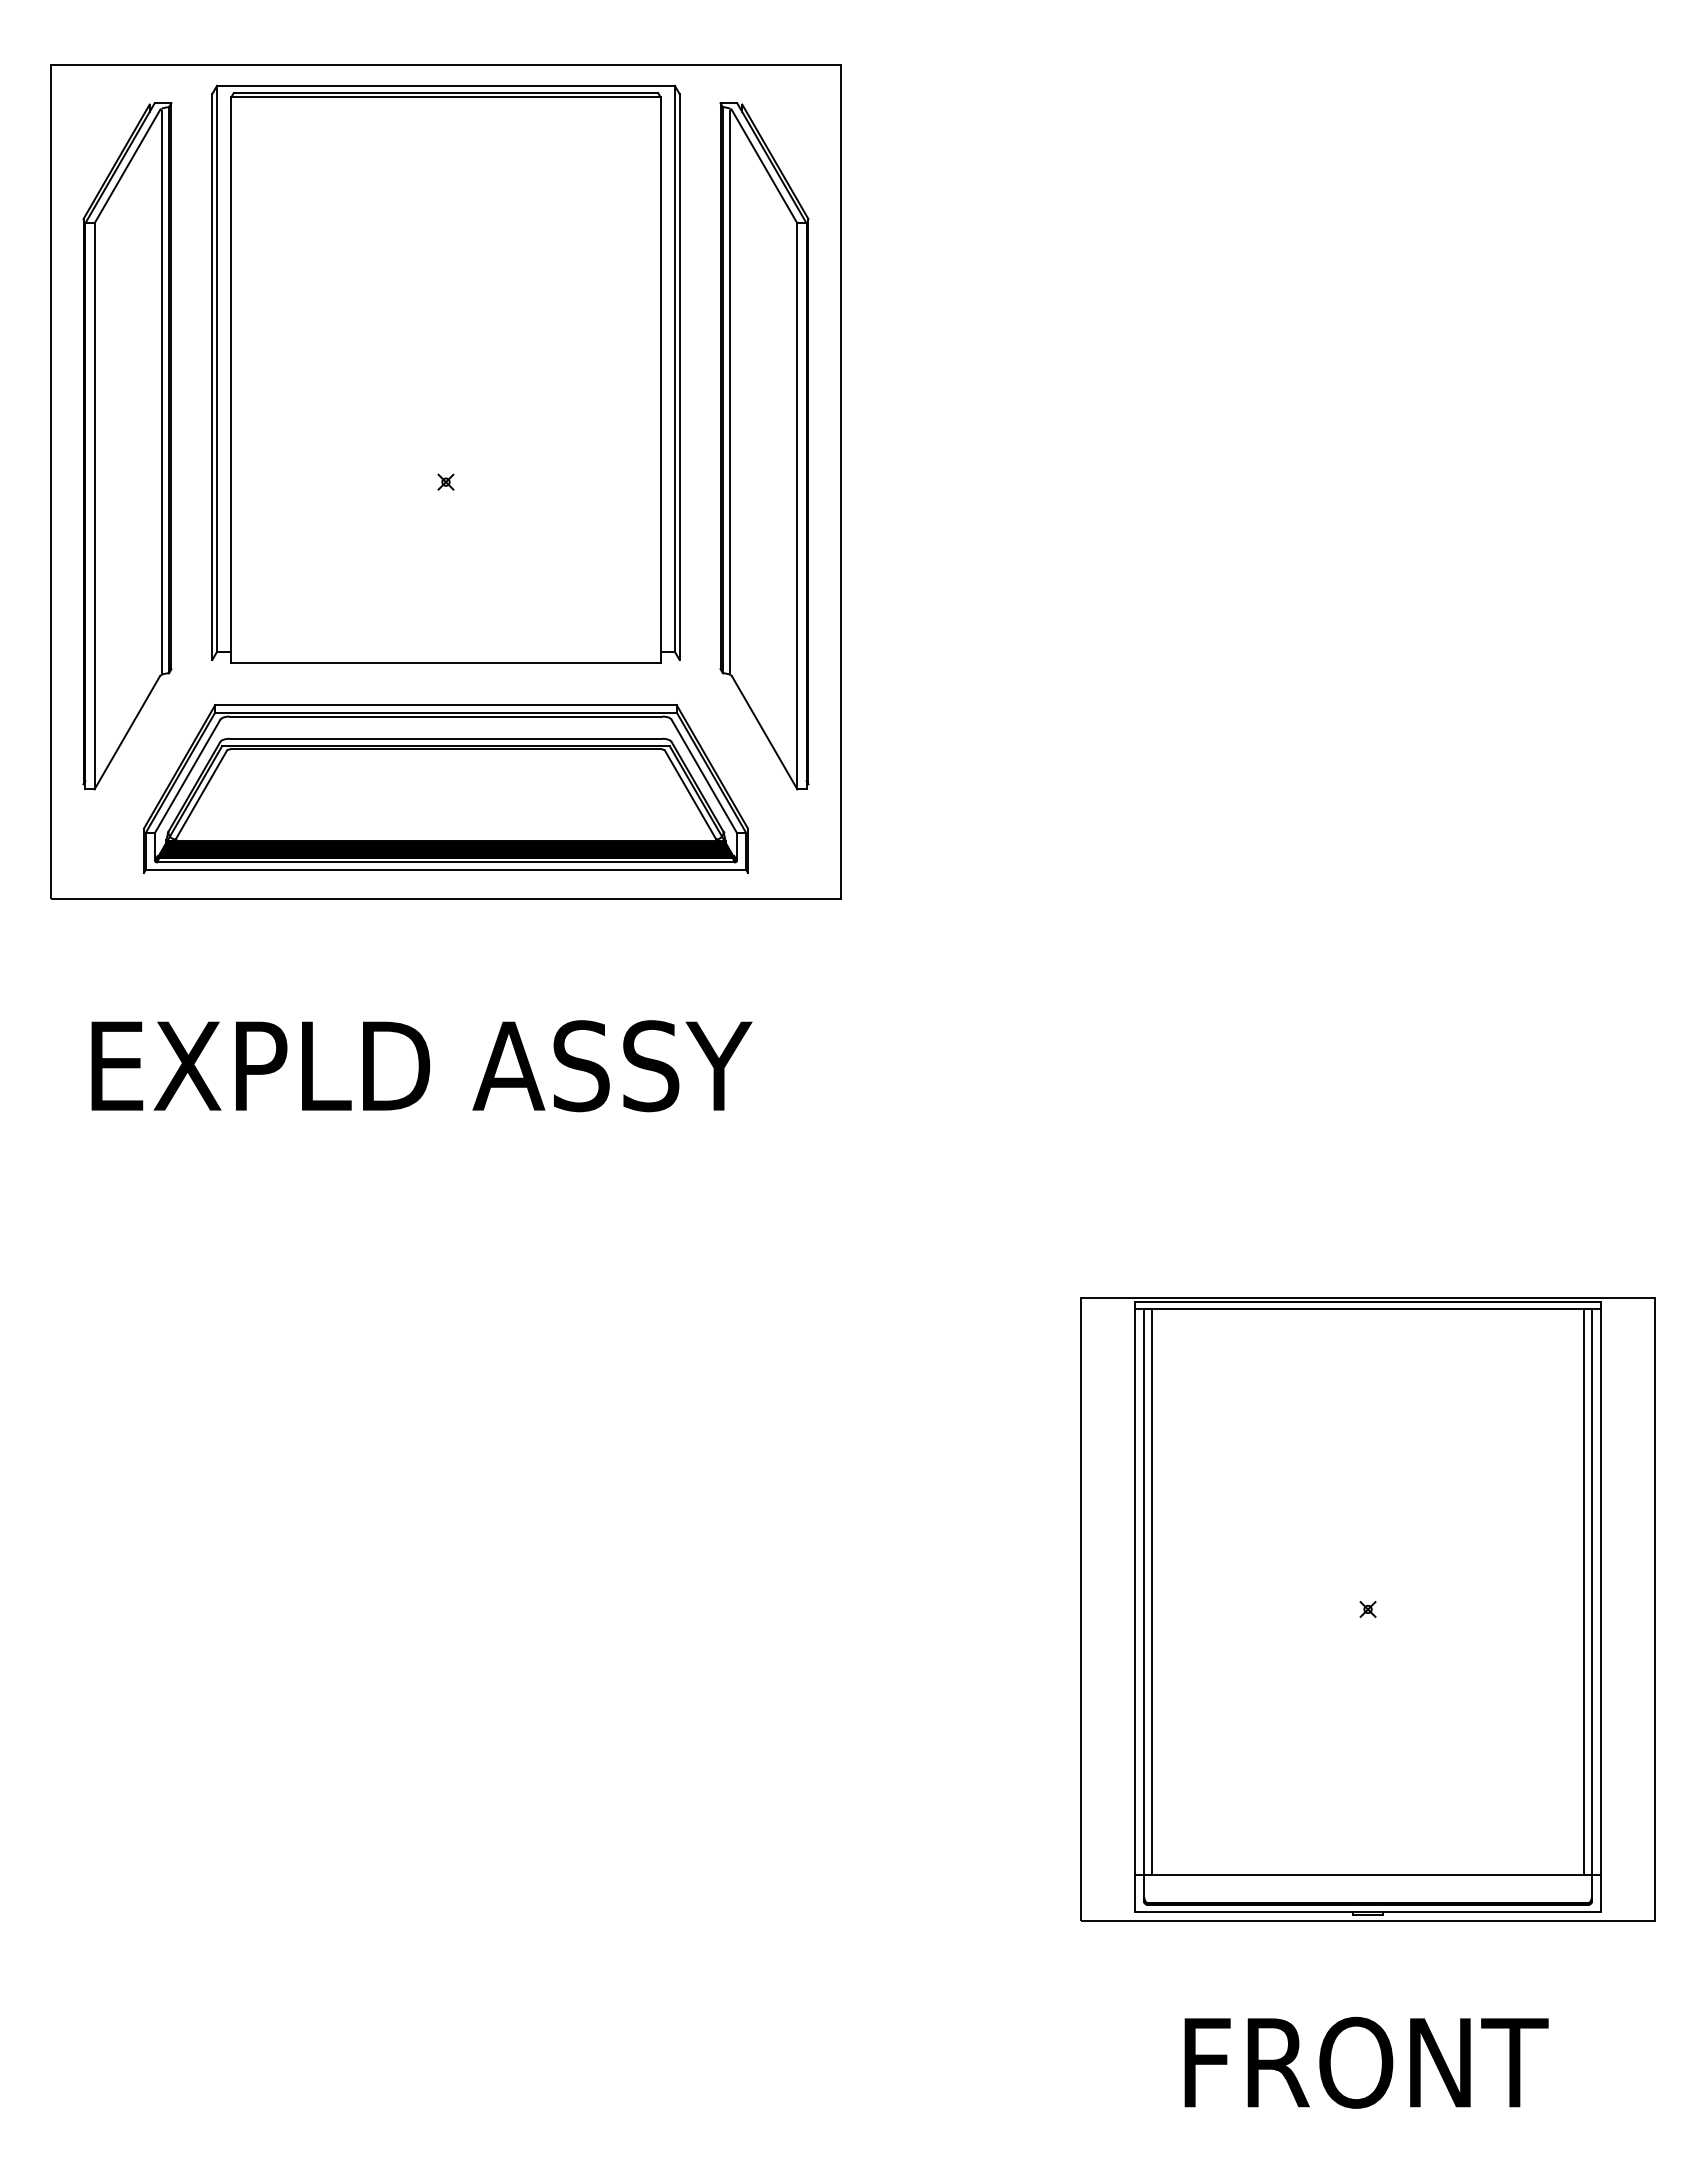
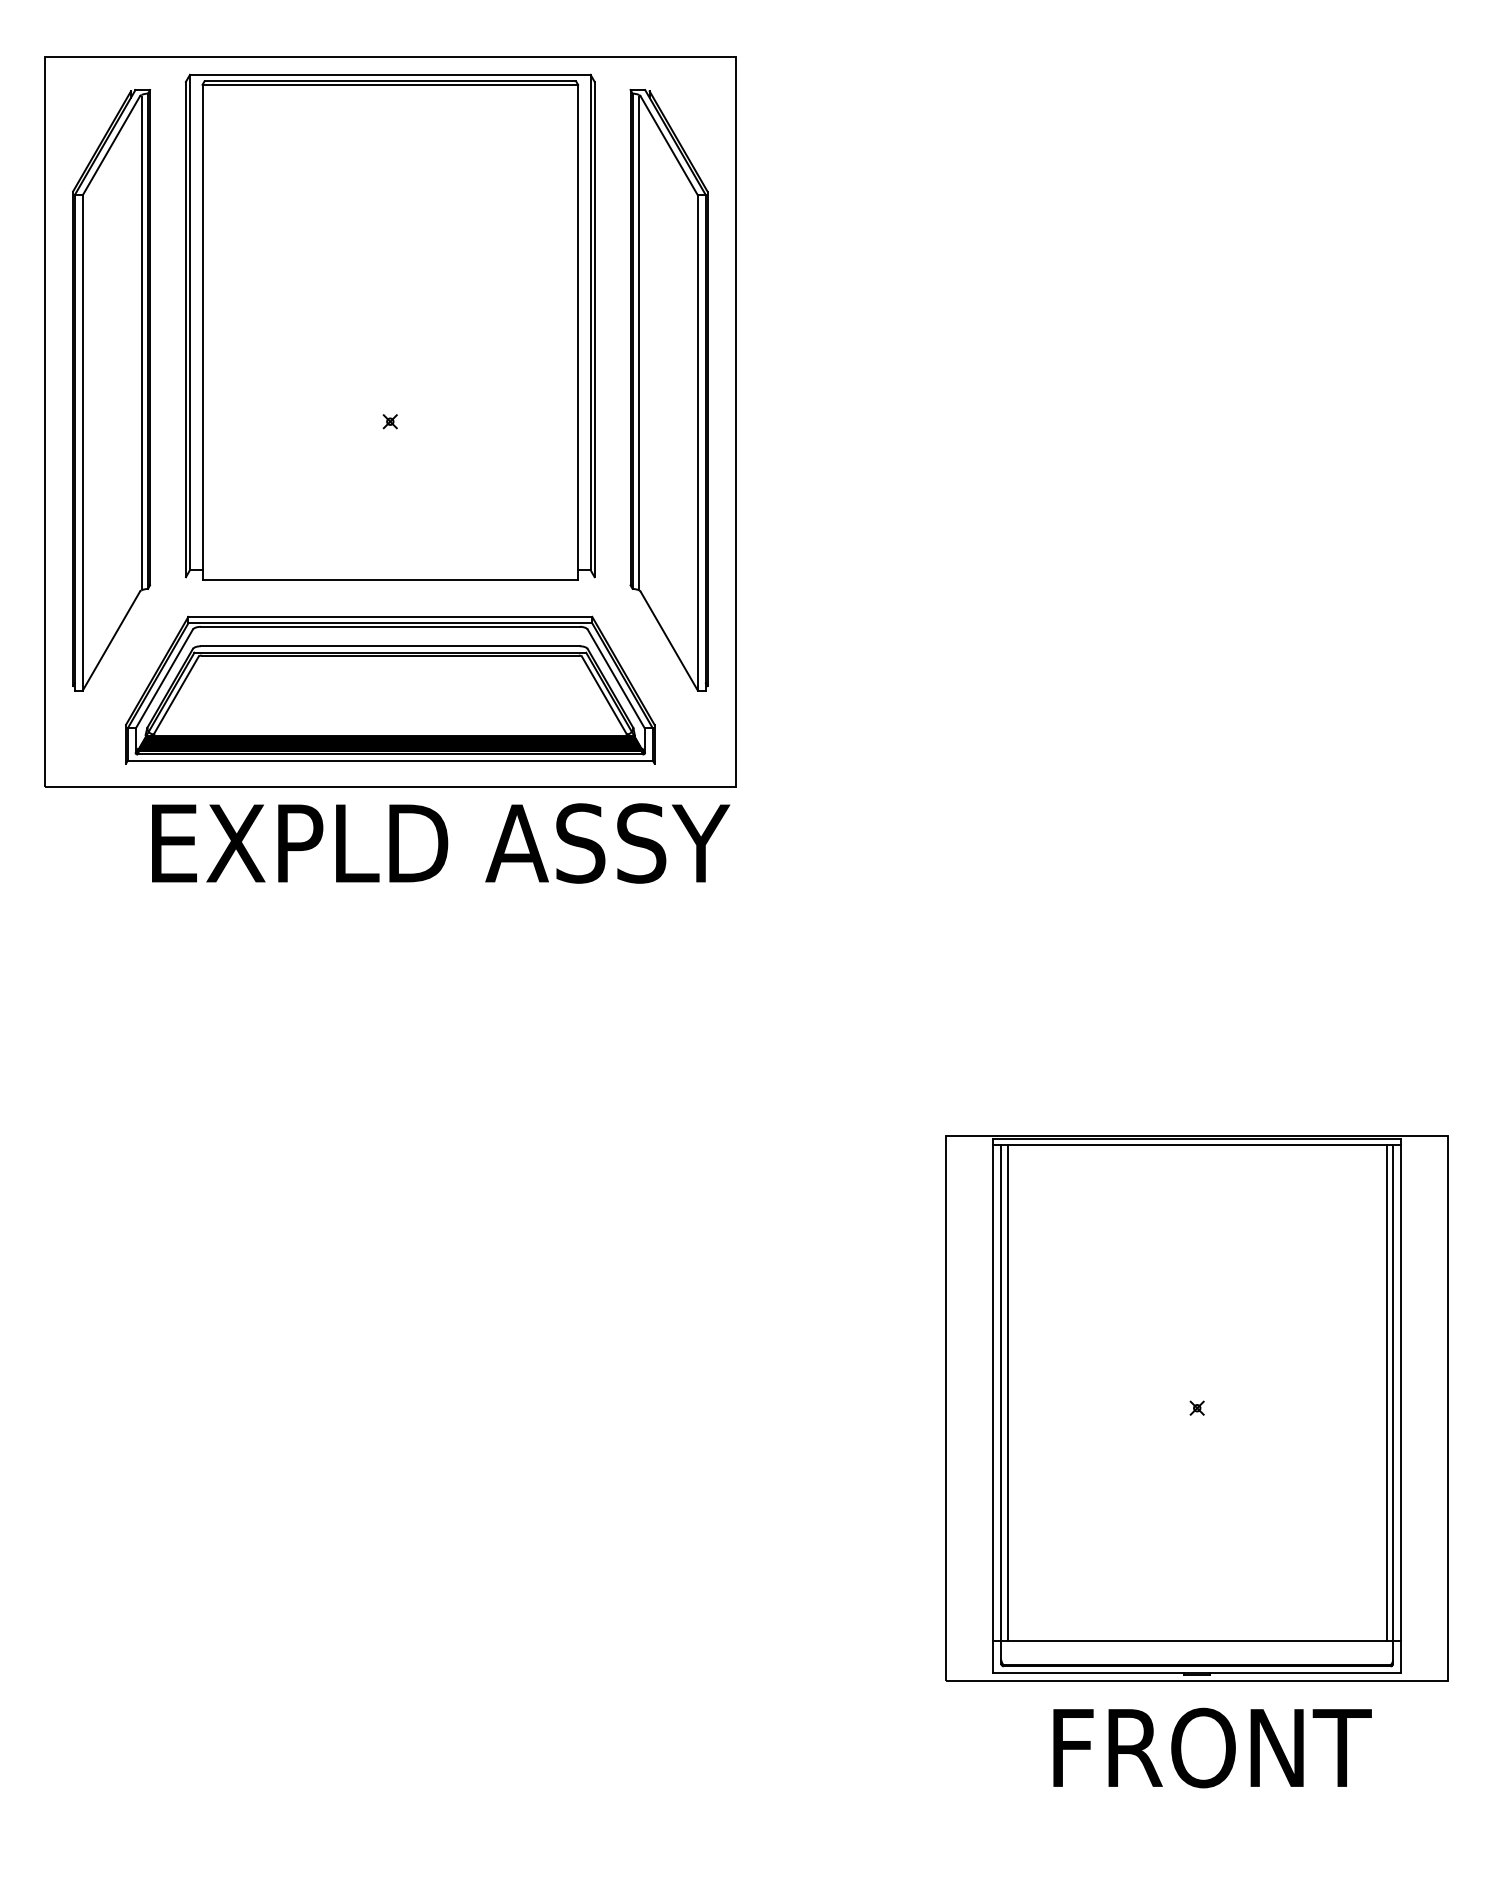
text: (421, 1066) -> (440, 843), moved
text: (1366, 2062) -> (1212, 1747), moved

